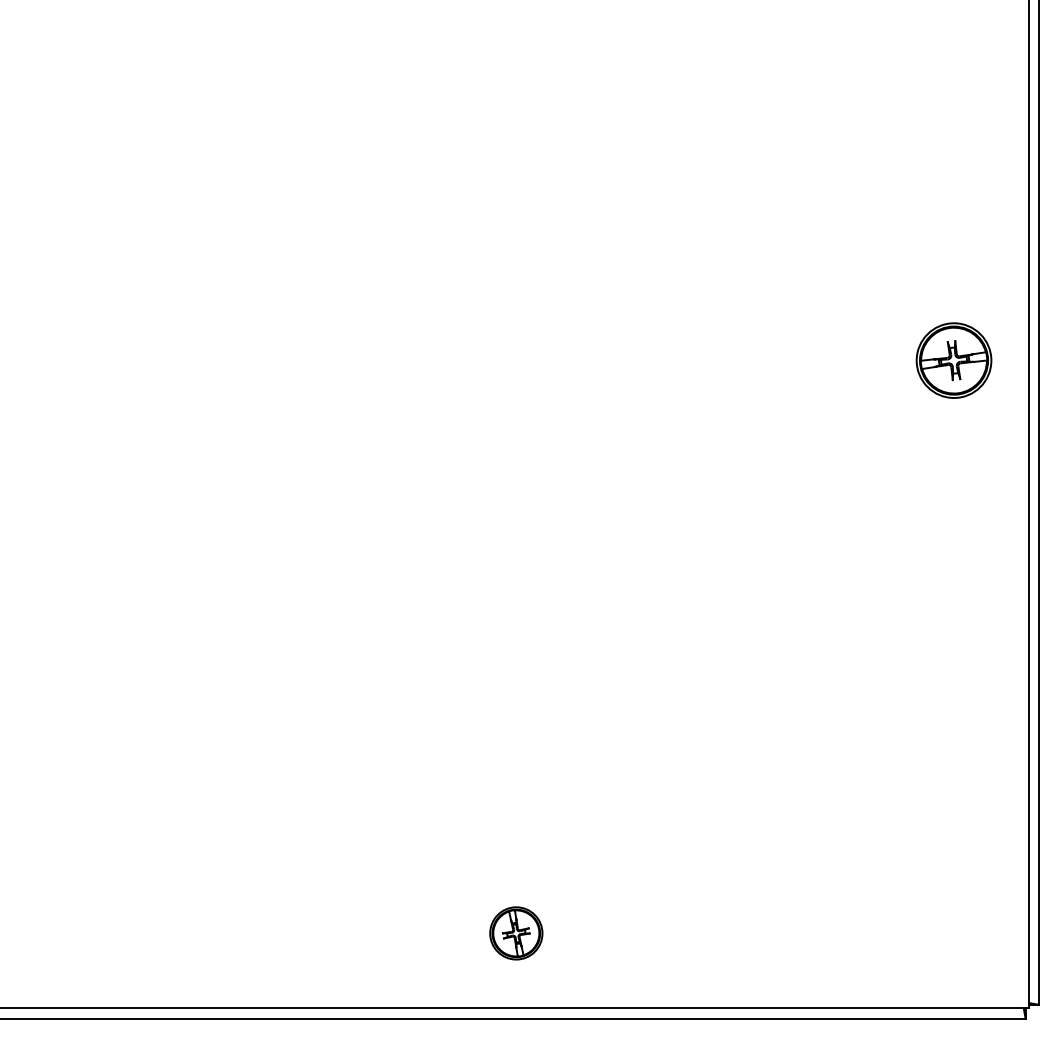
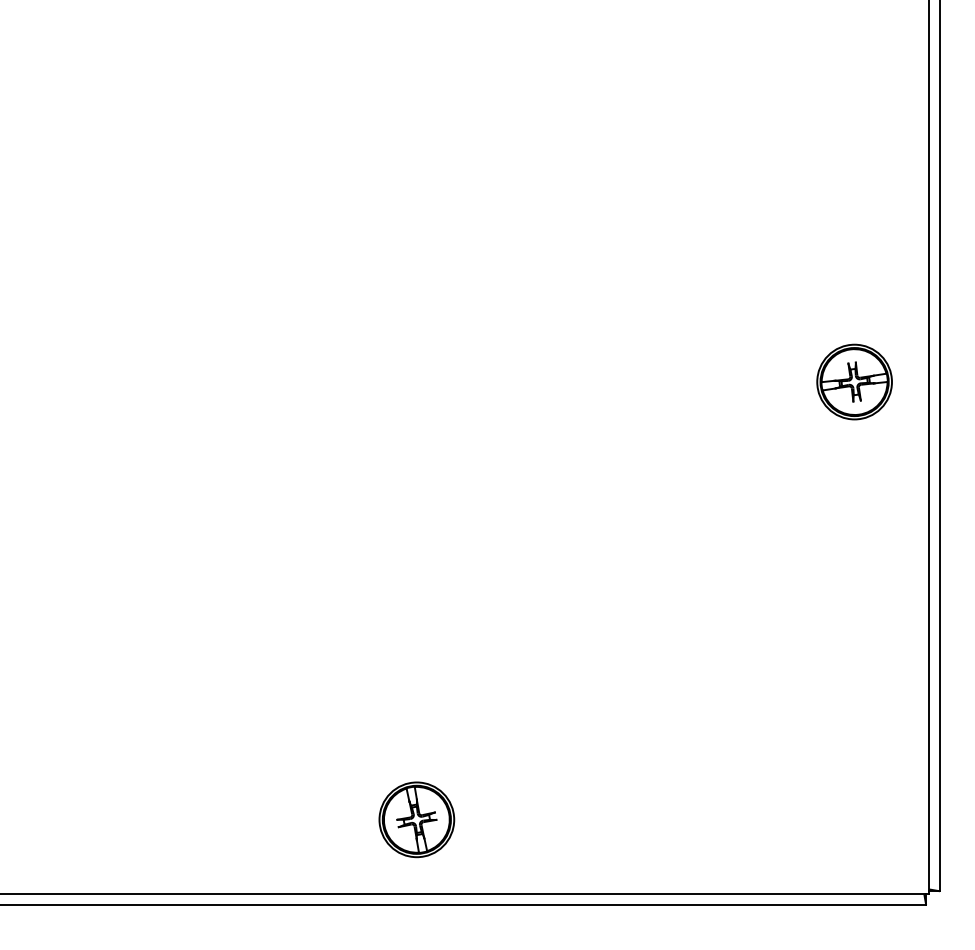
part: (953, 360) -> (854, 381), moved
part: (516, 933) -> (417, 819), size x1.43

